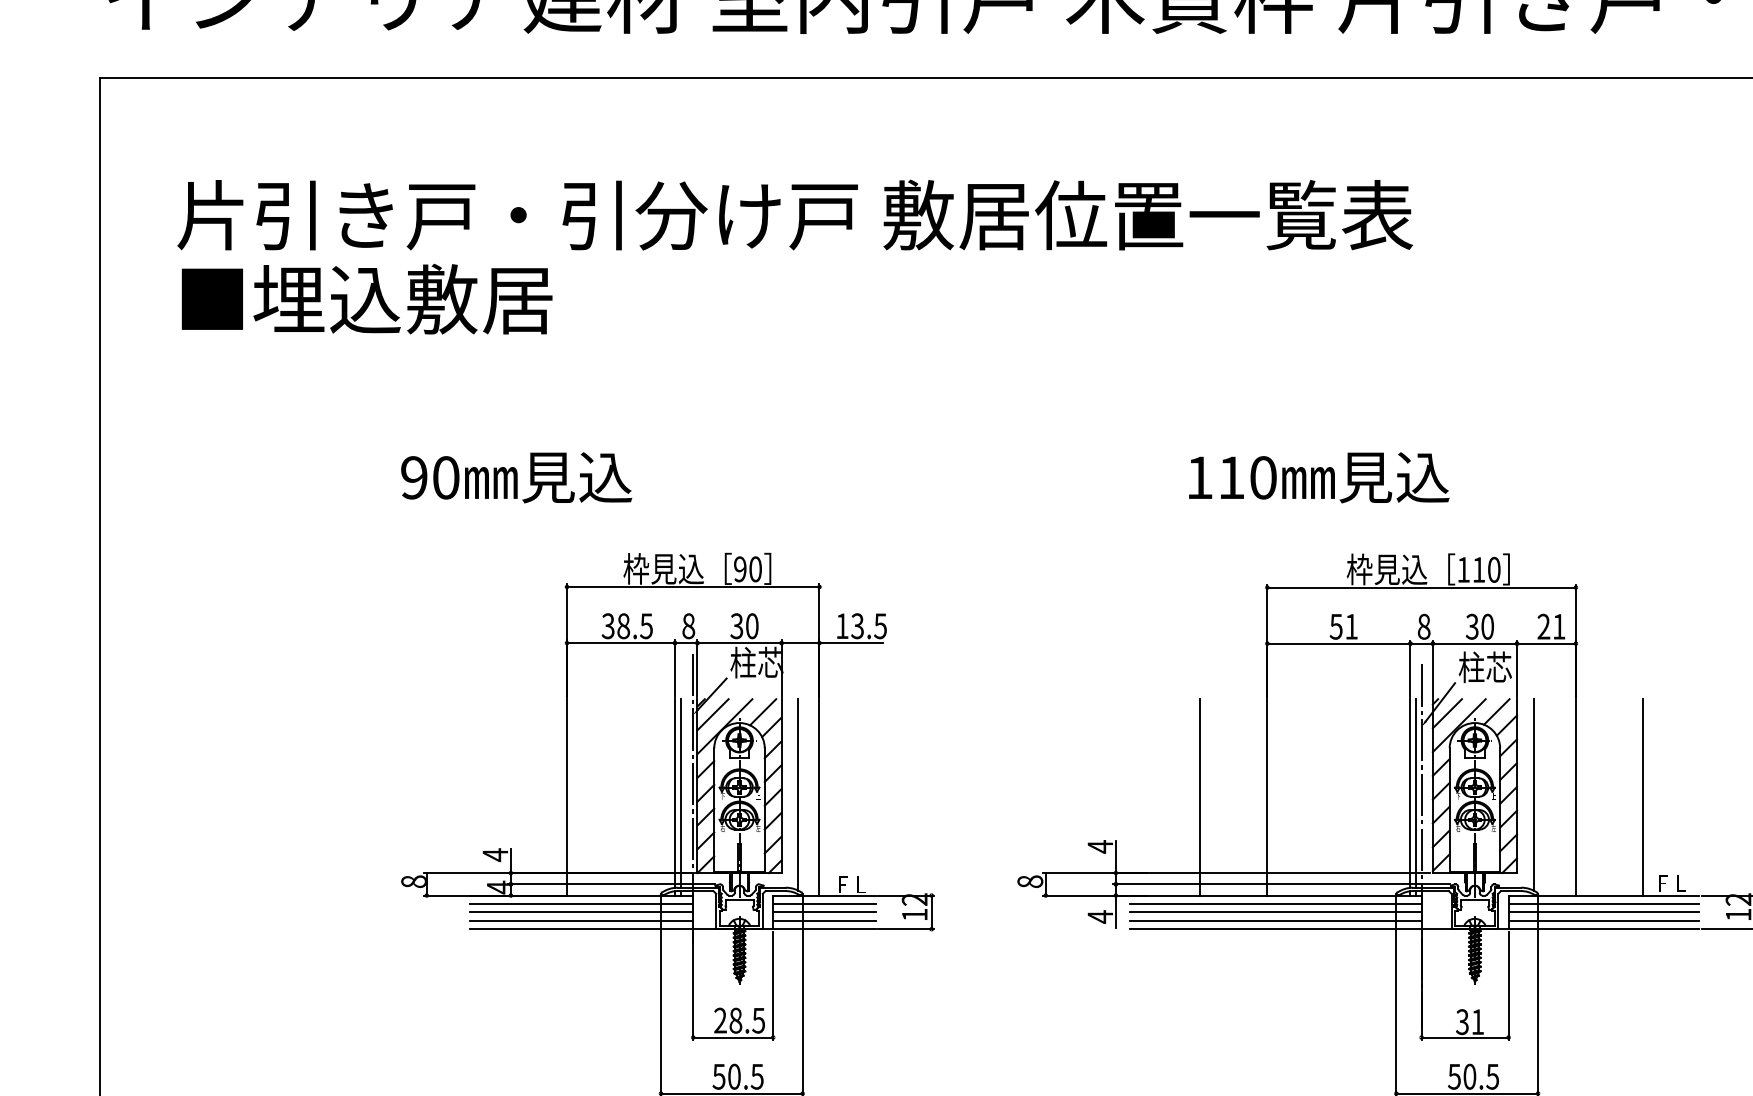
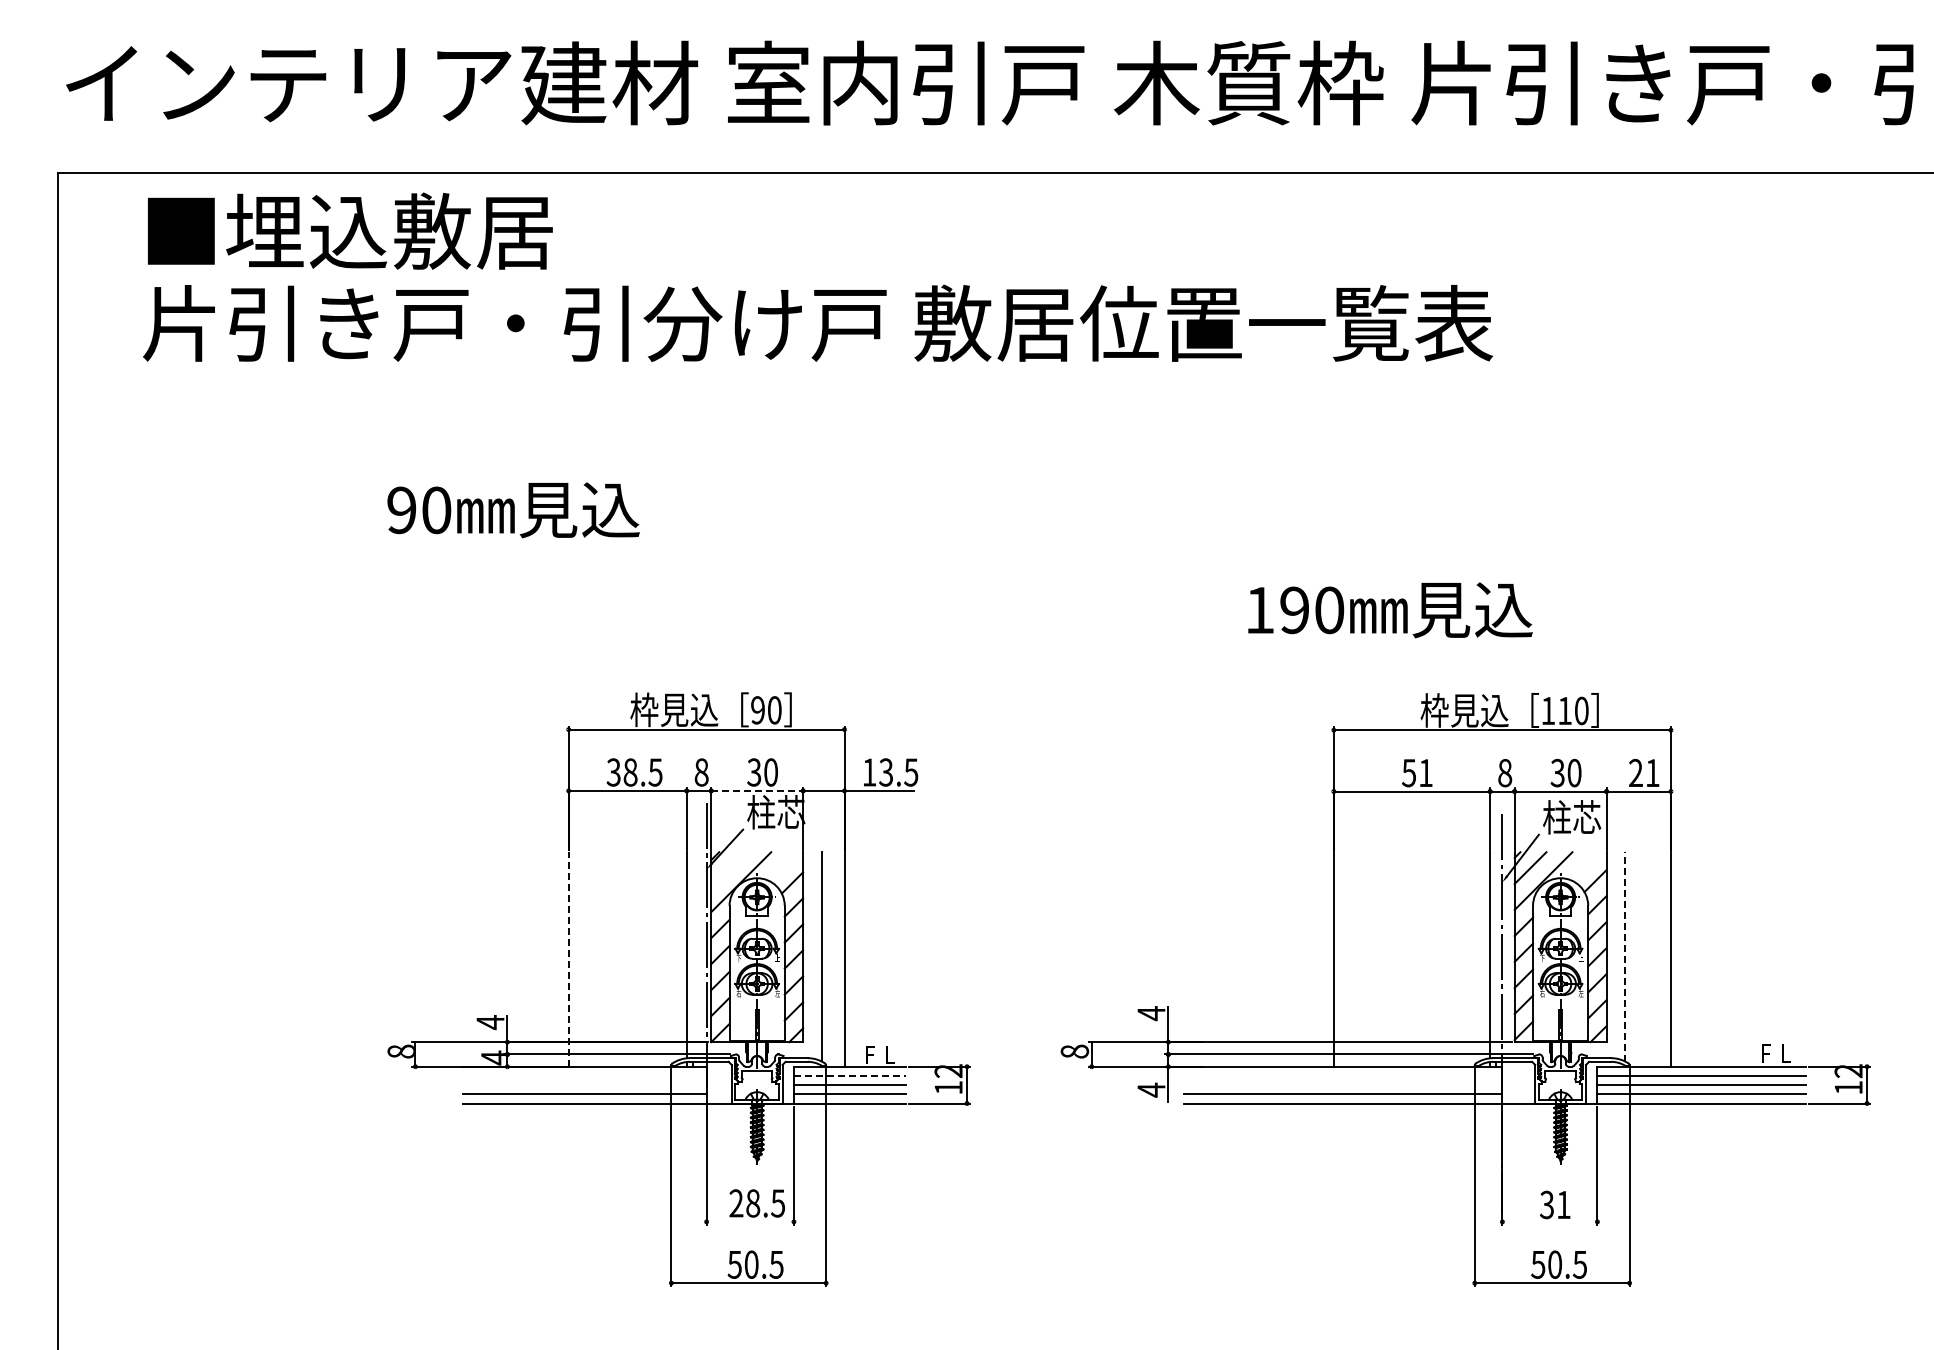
text: (367, 298) -> (350, 230), moved
text: (516, 477) -> (513, 510), moved
text: (1231, 477) -> (1294, 610), 110 -> 190
line: (739, 642) -> (757, 790), solid -> dashed
line: (762, 712) -> (782, 866), removed
line: (1496, 712) -> (1584, 866), removed
line: (713, 715) -> (728, 869), removed
line: (680, 793) -> (692, 955), removed
line: (1416, 793) -> (1496, 955), removed
line: (1533, 794) -> (1624, 956), solid -> dashed
line: (566, 796) -> (568, 958), solid -> dashed
line: (1200, 797) -> (1260, 959), removed
line: (1643, 797) -> (1744, 959), removed
line: (581, 903) -> (584, 1075), removed
line: (824, 903) -> (849, 1075), solid -> dashed
line: (1275, 903) -> (1342, 1075), removed
line: (581, 912) -> (584, 1085), removed
line: (1275, 912) -> (1342, 1085), removed
line: (732, 1037) -> (749, 1221), removed
line: (1464, 1037) -> (1549, 1221), removed

